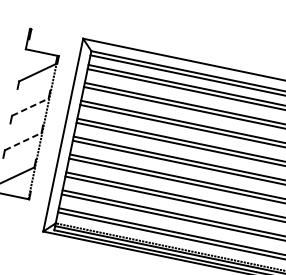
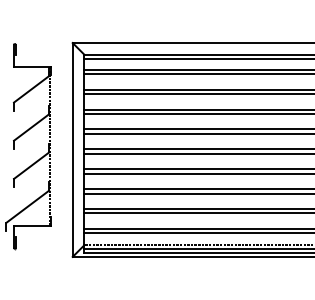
line: (30, 107) -> (31, 127), dashed -> solid
line: (23, 141) -> (31, 165), dashed -> solid

